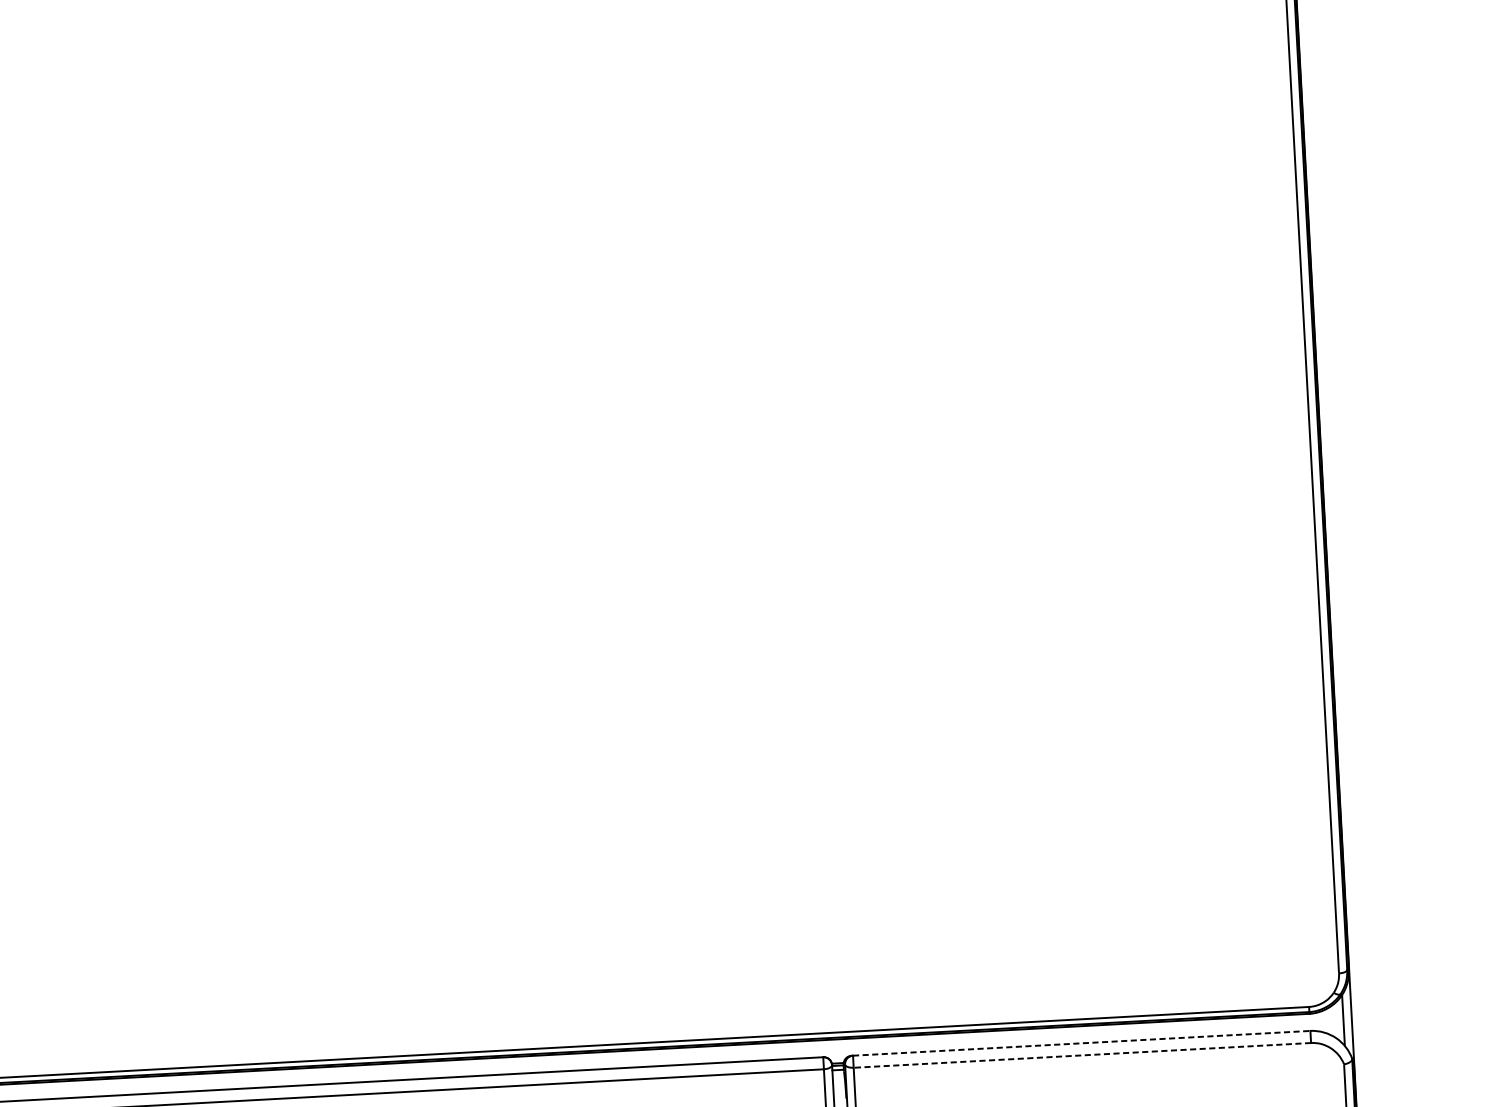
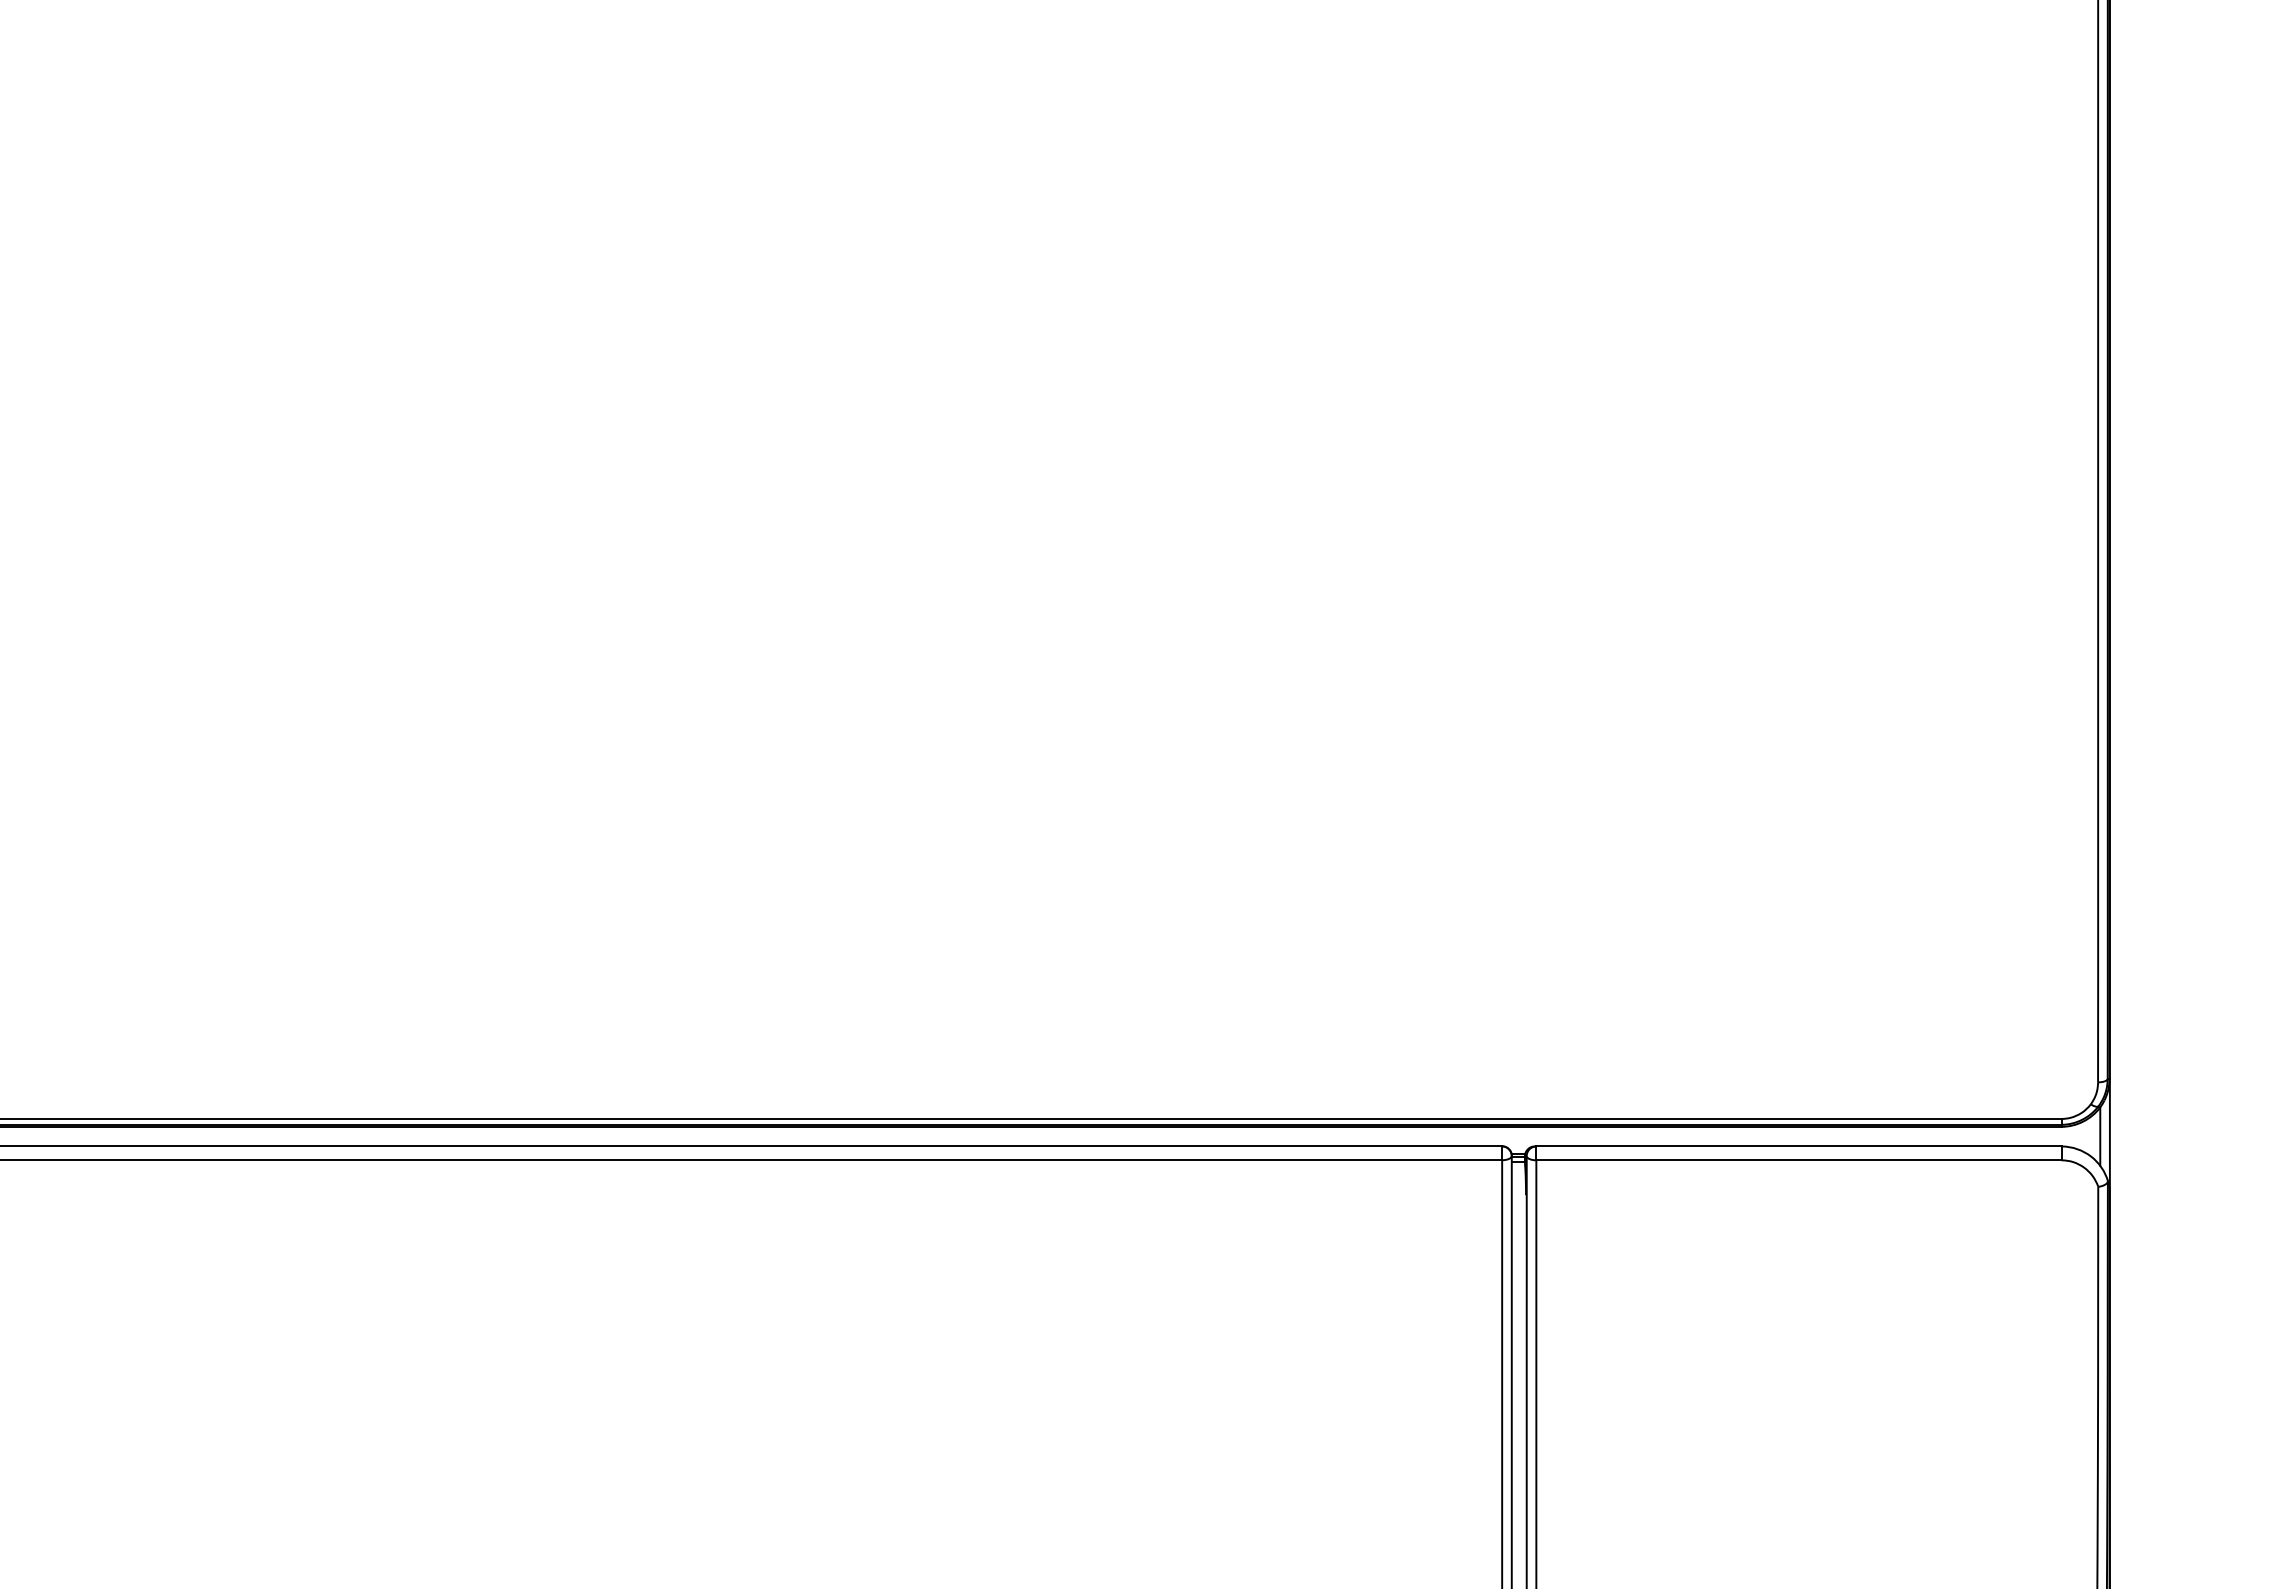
line: (1082, 1043) -> (1799, 1146), dashed -> solid
line: (1082, 1055) -> (1799, 1160), dashed -> solid

